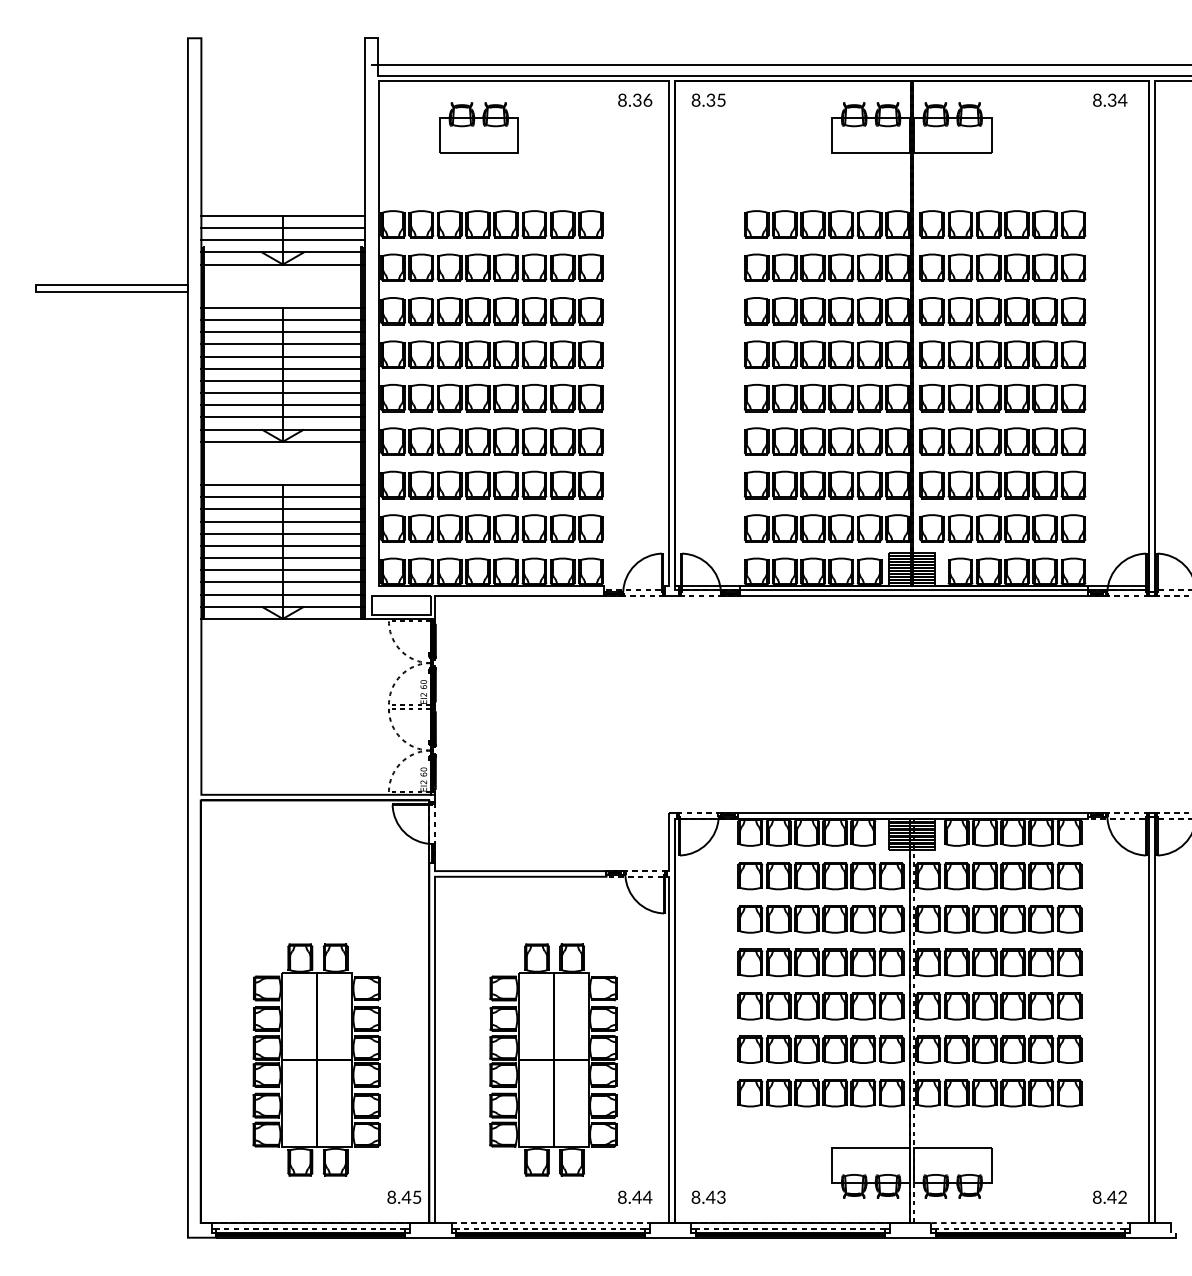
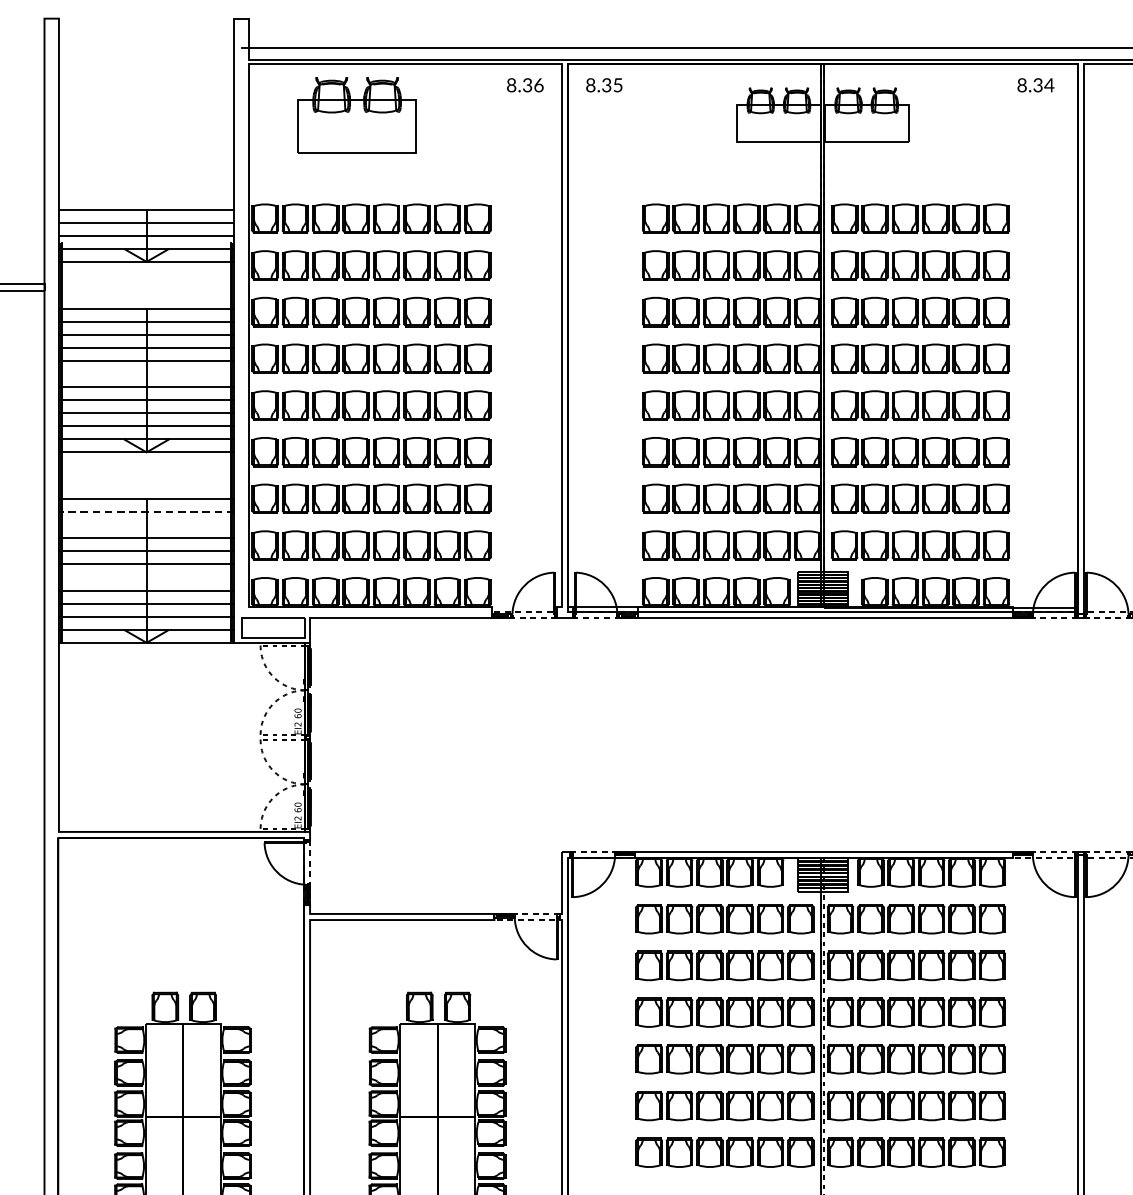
part: (478, 127) -> (356, 114), size x1.4
line: (282, 368) -> (146, 373), removed
line: (282, 497) -> (146, 512), solid -> dashed
line: (282, 509) -> (146, 525), removed
line: (282, 558) -> (146, 577), removed

